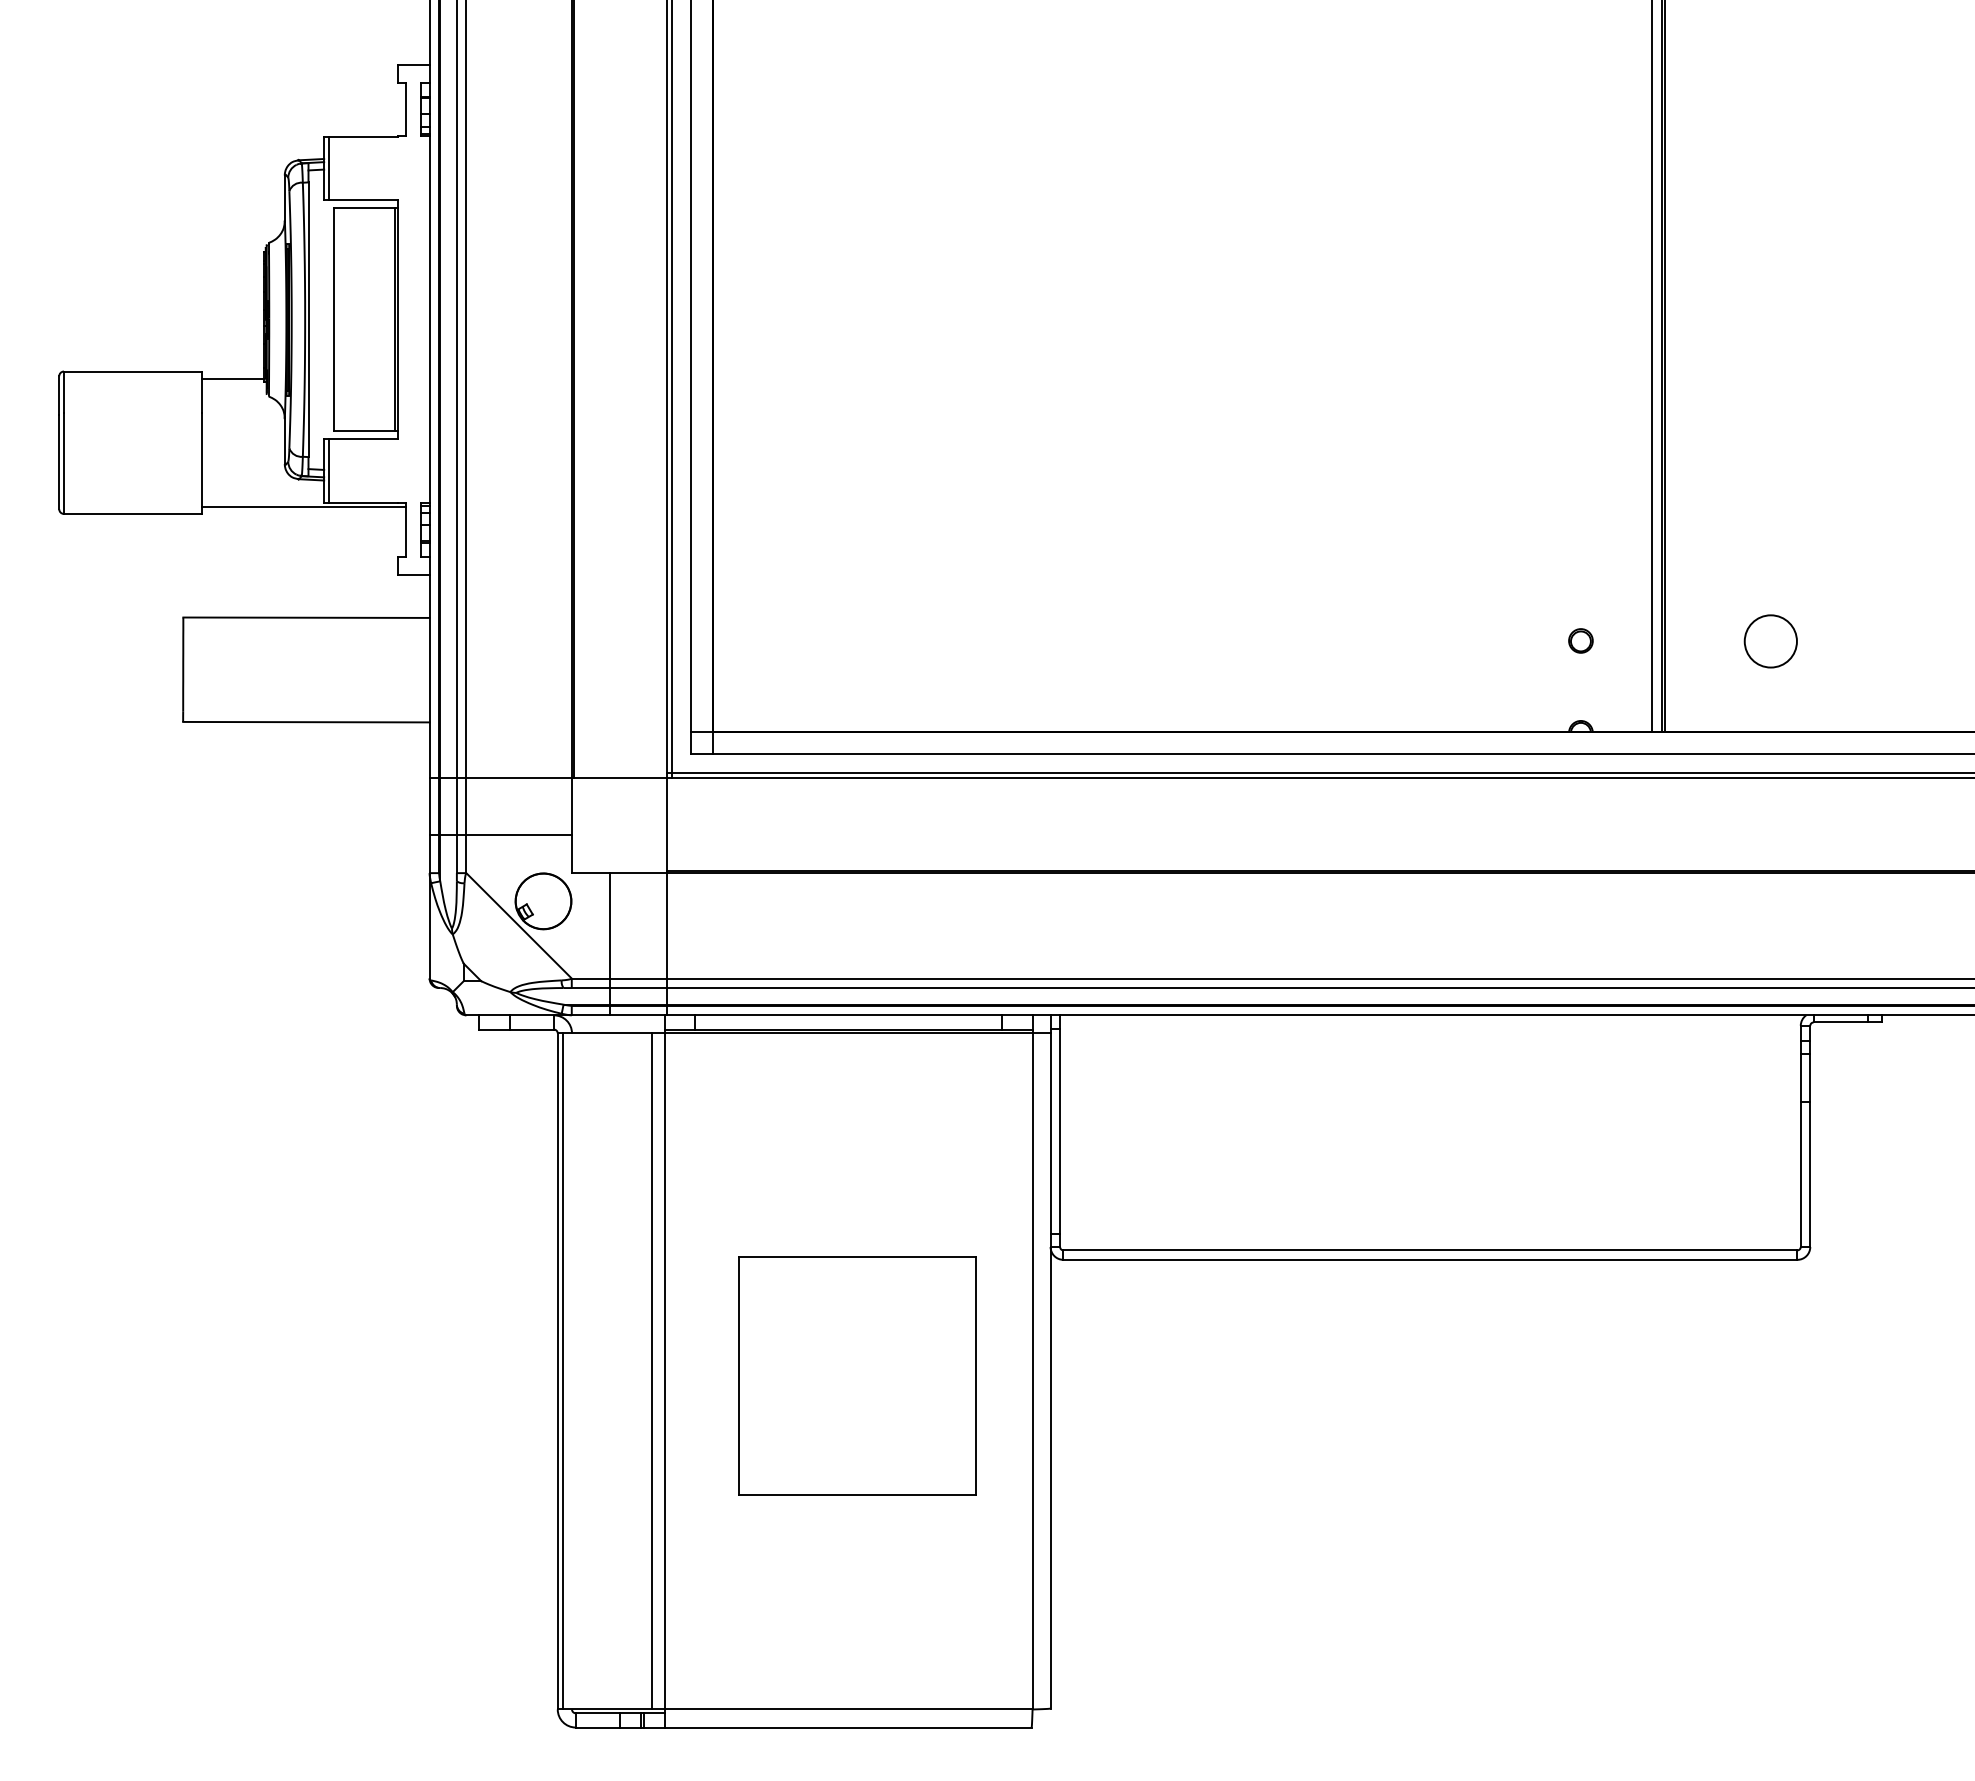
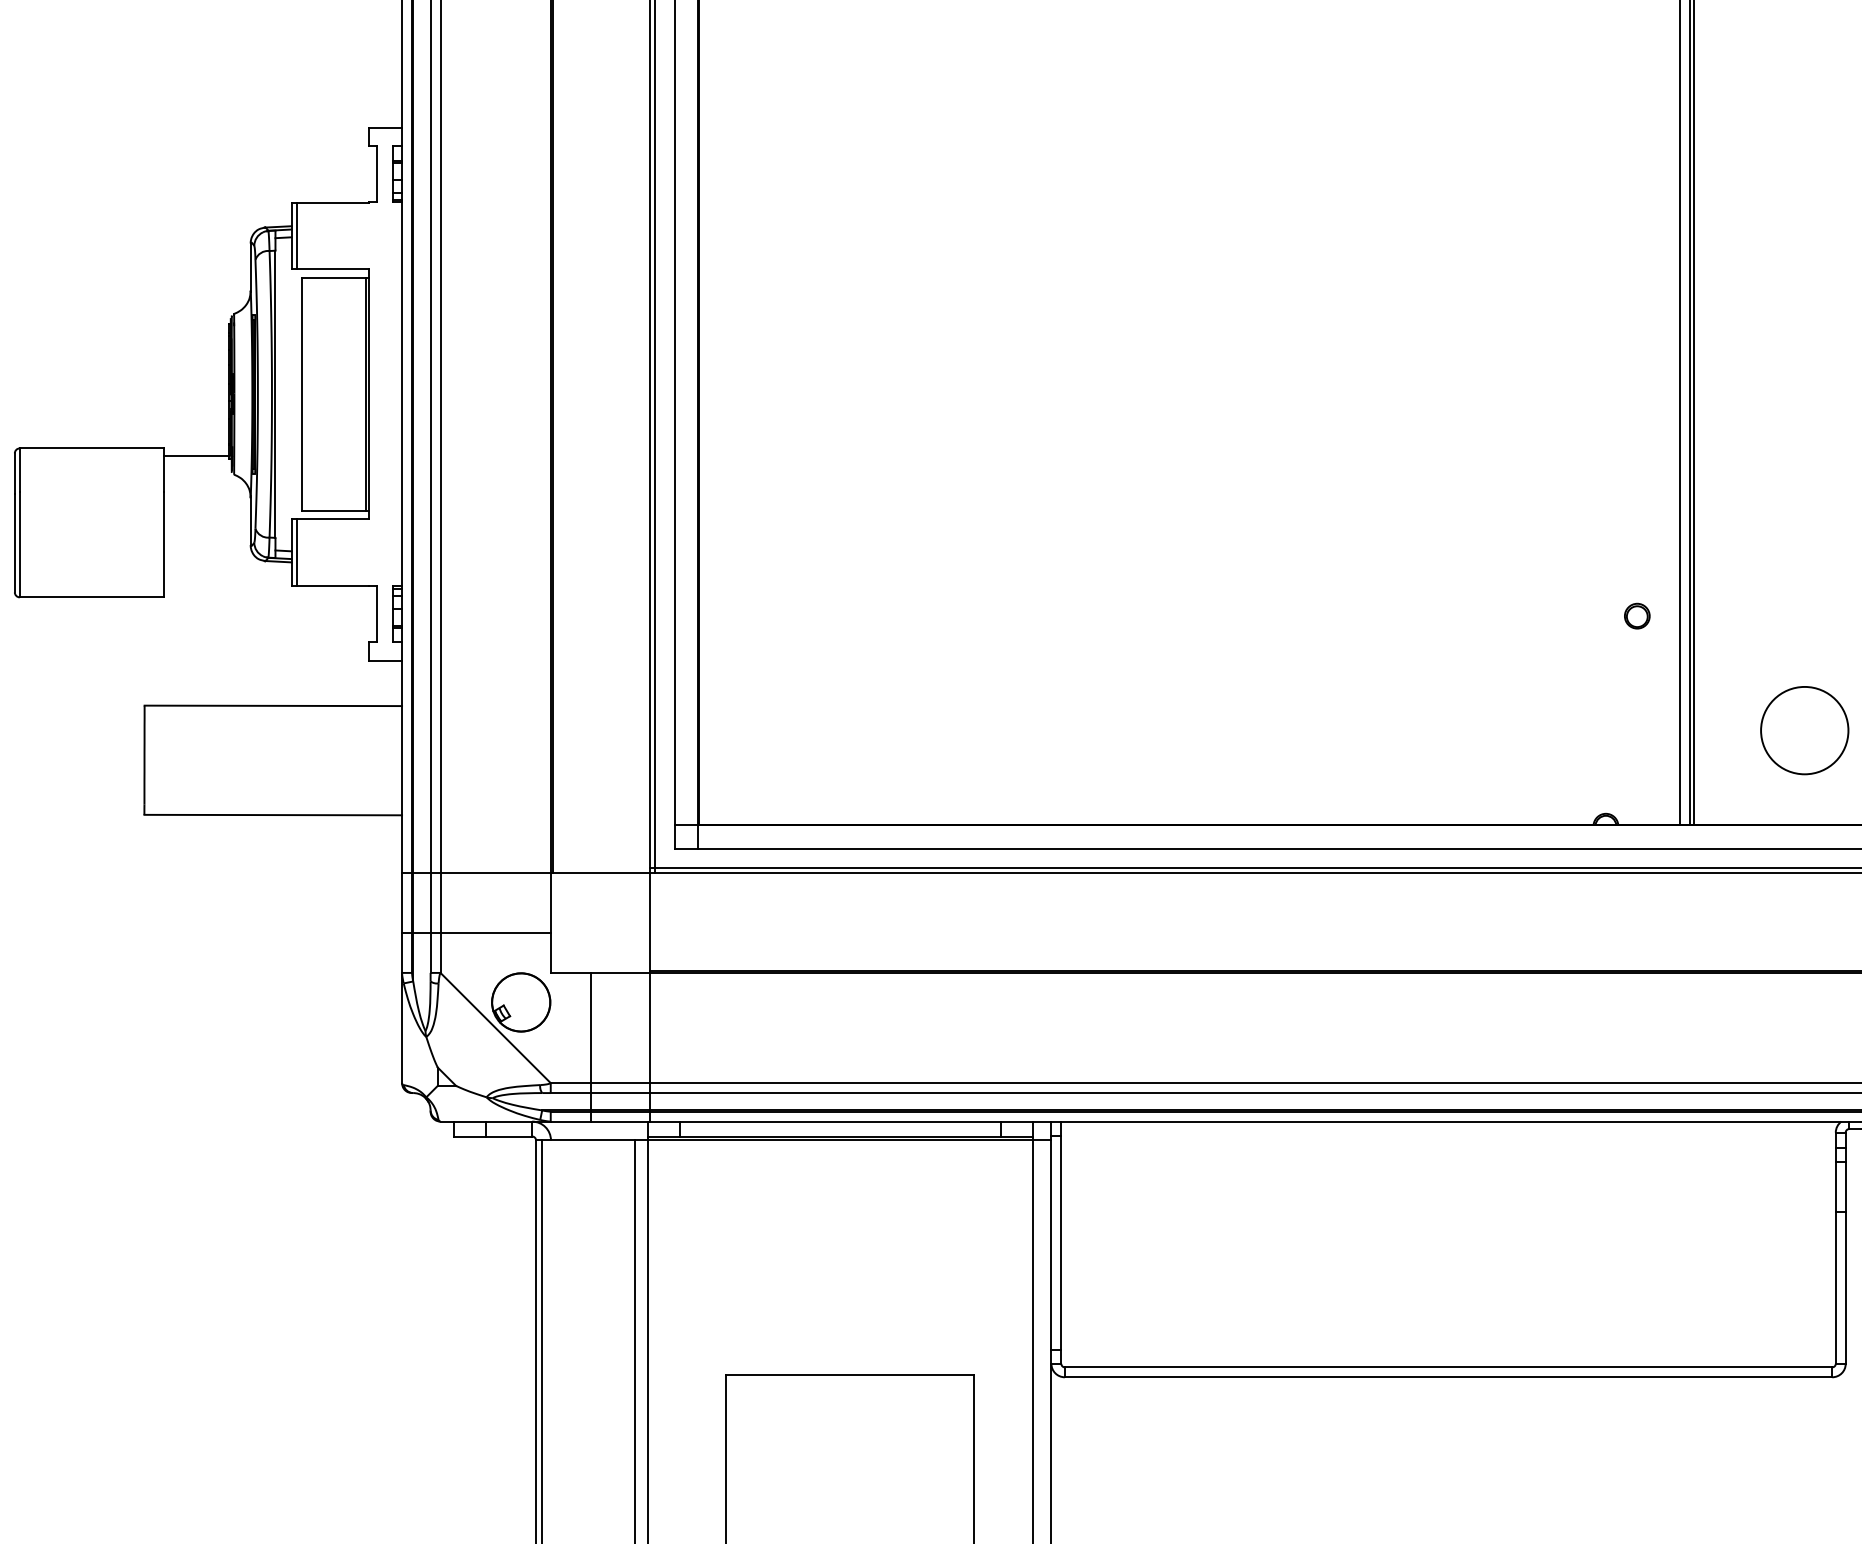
line: (303, 506) -> (270, 589), removed
part: (1580, 640) -> (1636, 615), moved
circle: (1770, 641) -> (1804, 730), size x1.6

